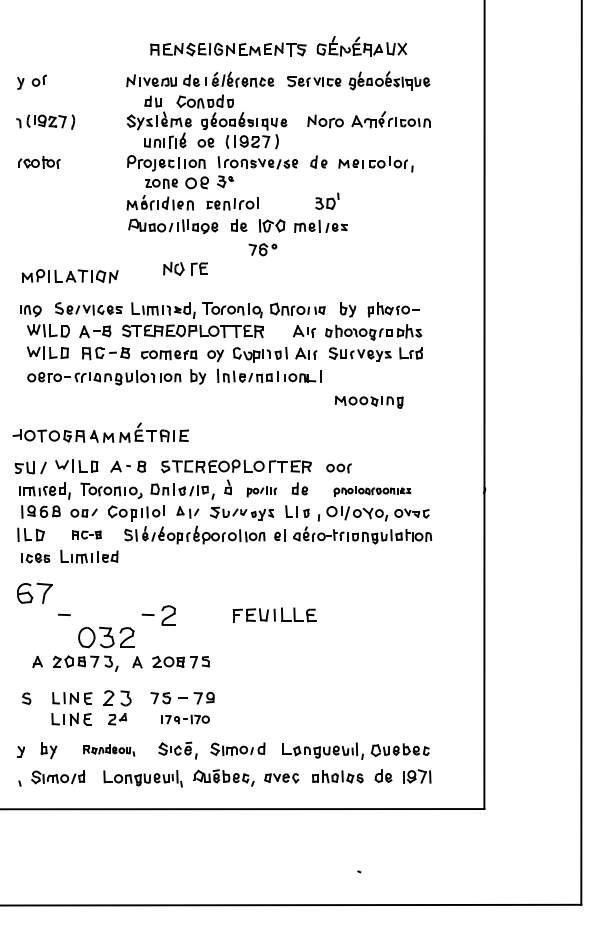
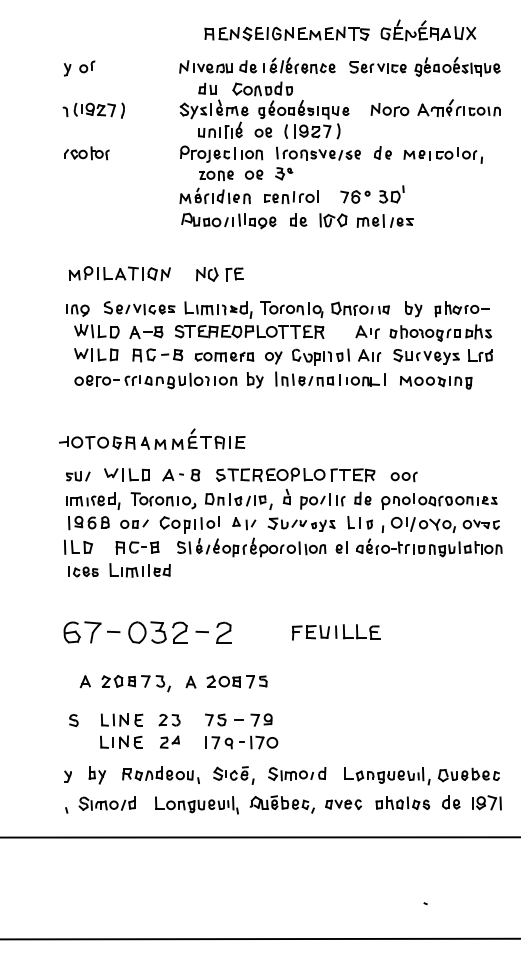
part: (196, 182) -> (253, 174), size x0.71
part: (262, 249) -> (354, 196), moved
part: (185, 268) -> (219, 273), moved
part: (369, 401) -> (436, 381), moved
part: (30, 467) -> (77, 476), size x0.71
part: (261, 491) -> (322, 501), size x1.43
part: (372, 491) -> (439, 501), size x1.43
part: (86, 534) -> (137, 546), size x1.43
part: (34, 592) -> (82, 631), moved
part: (106, 637) -> (158, 632), moved
part: (116, 698) -> (168, 720), size x0.71
part: (185, 719) -> (241, 742), size x1.43
part: (108, 750) -> (160, 775), size x1.43

